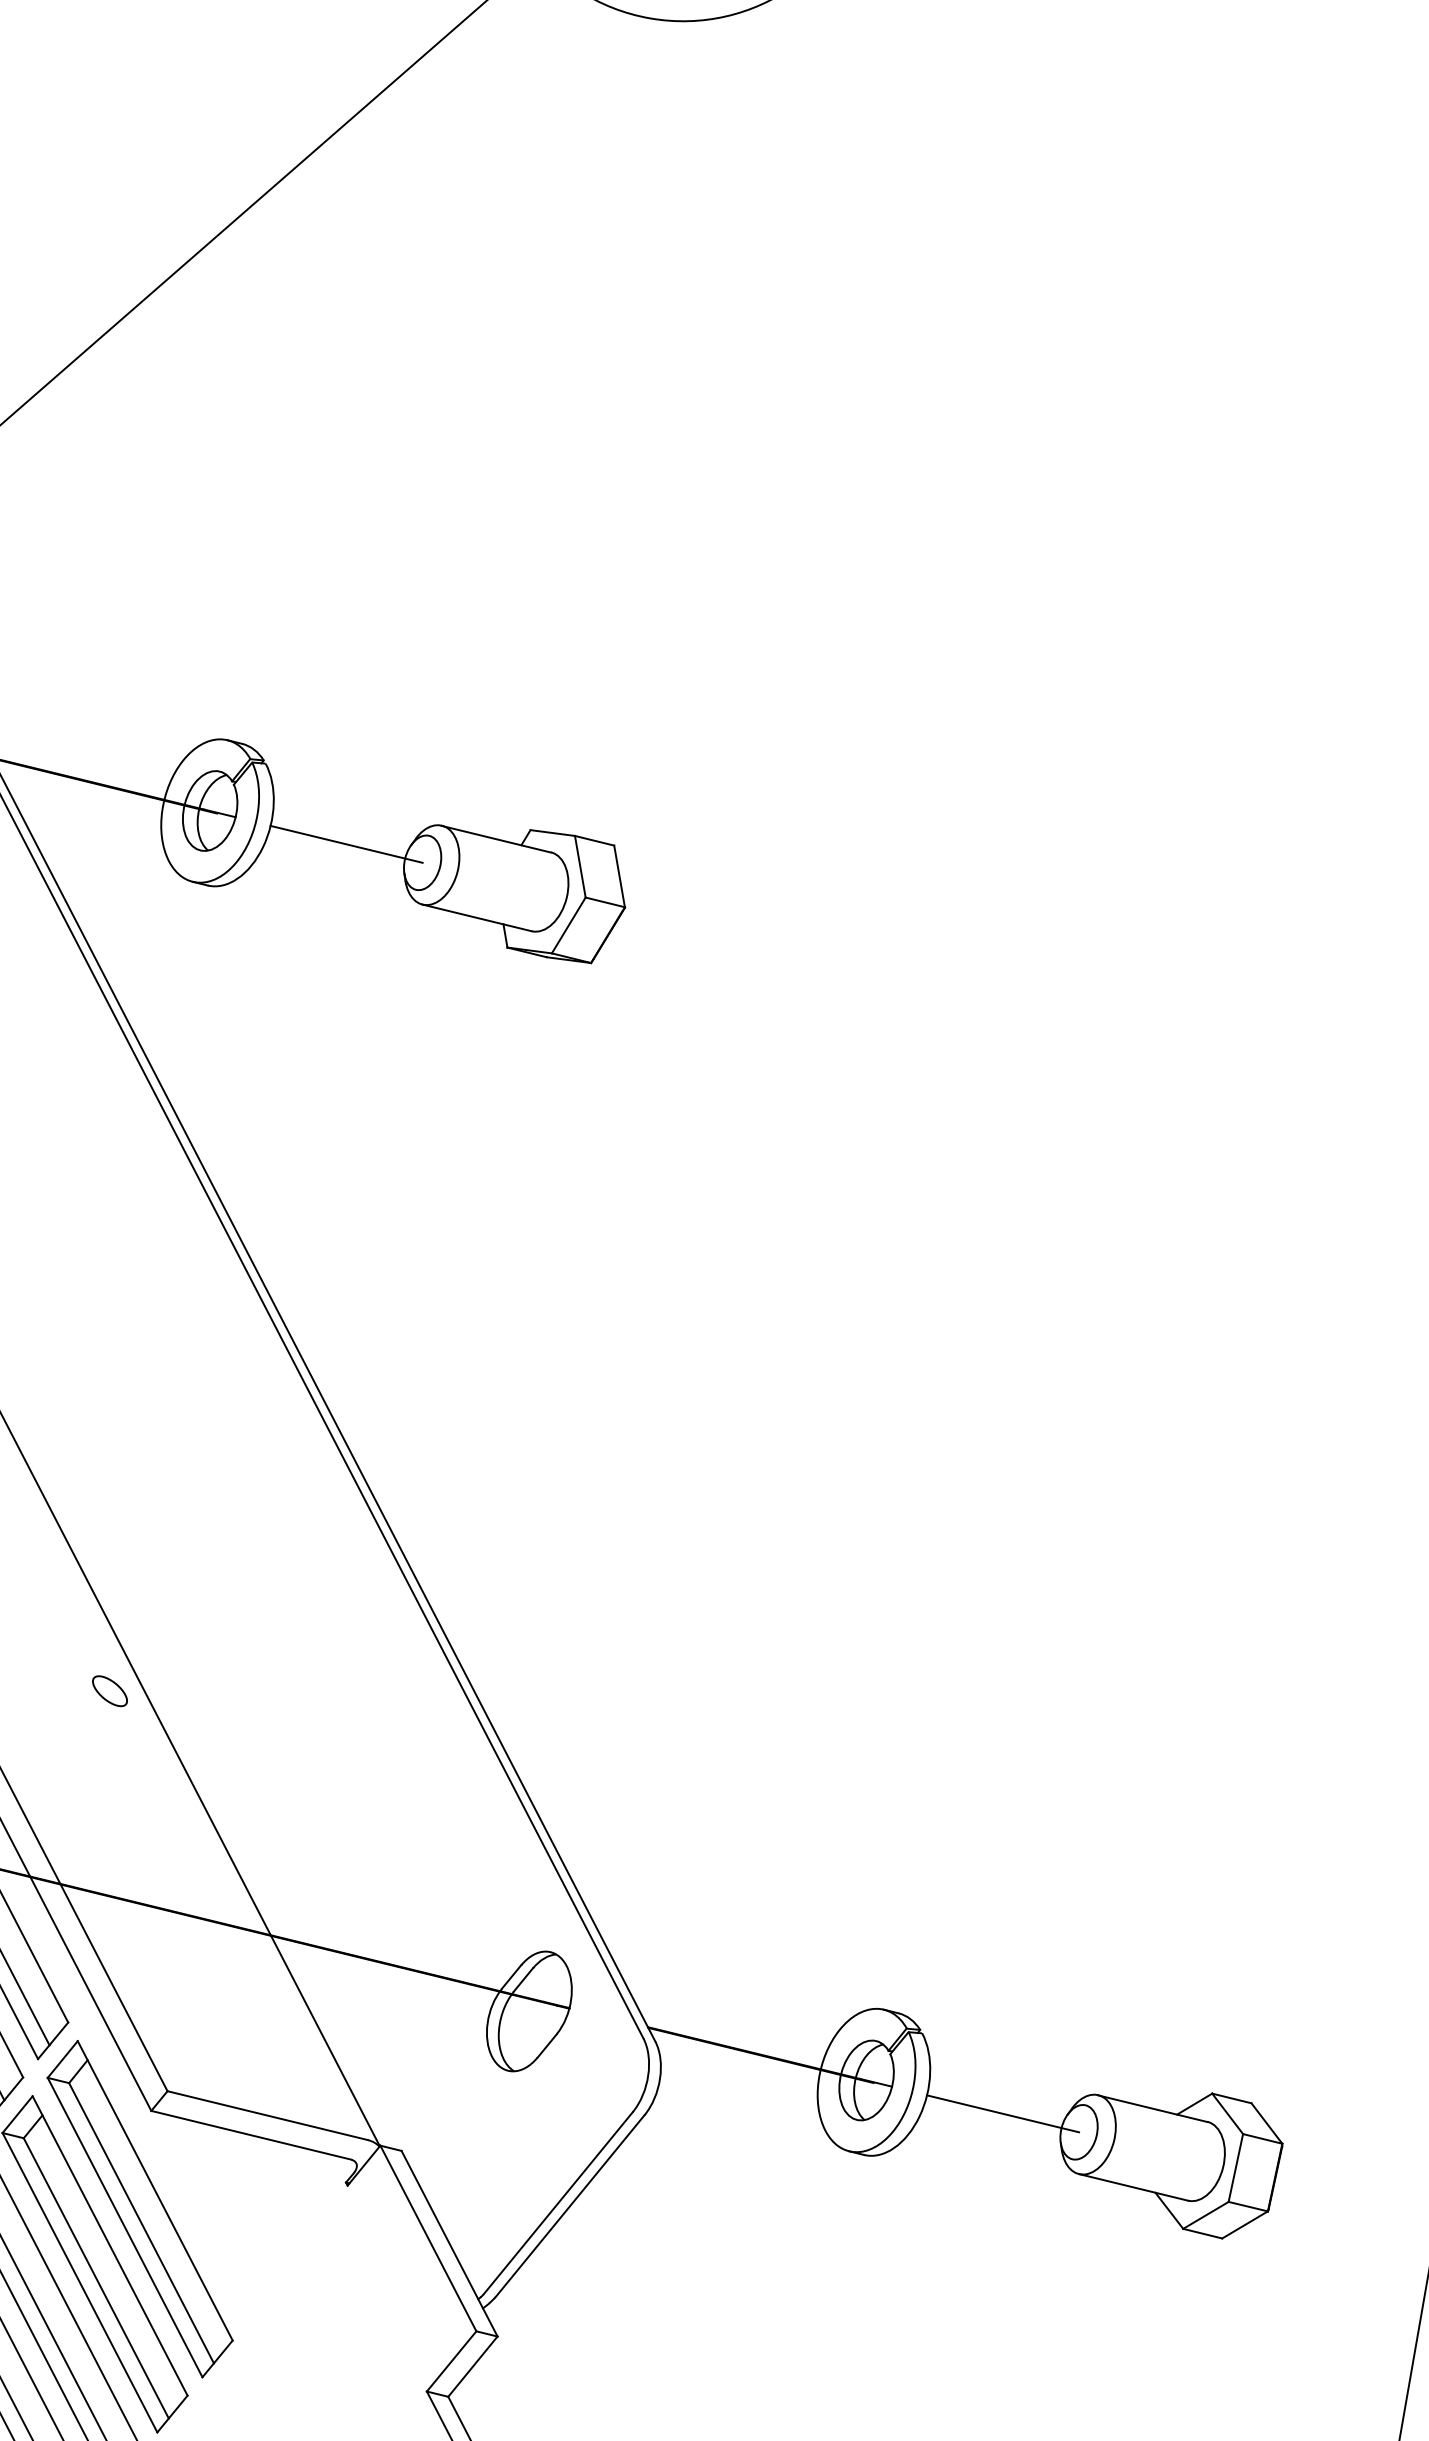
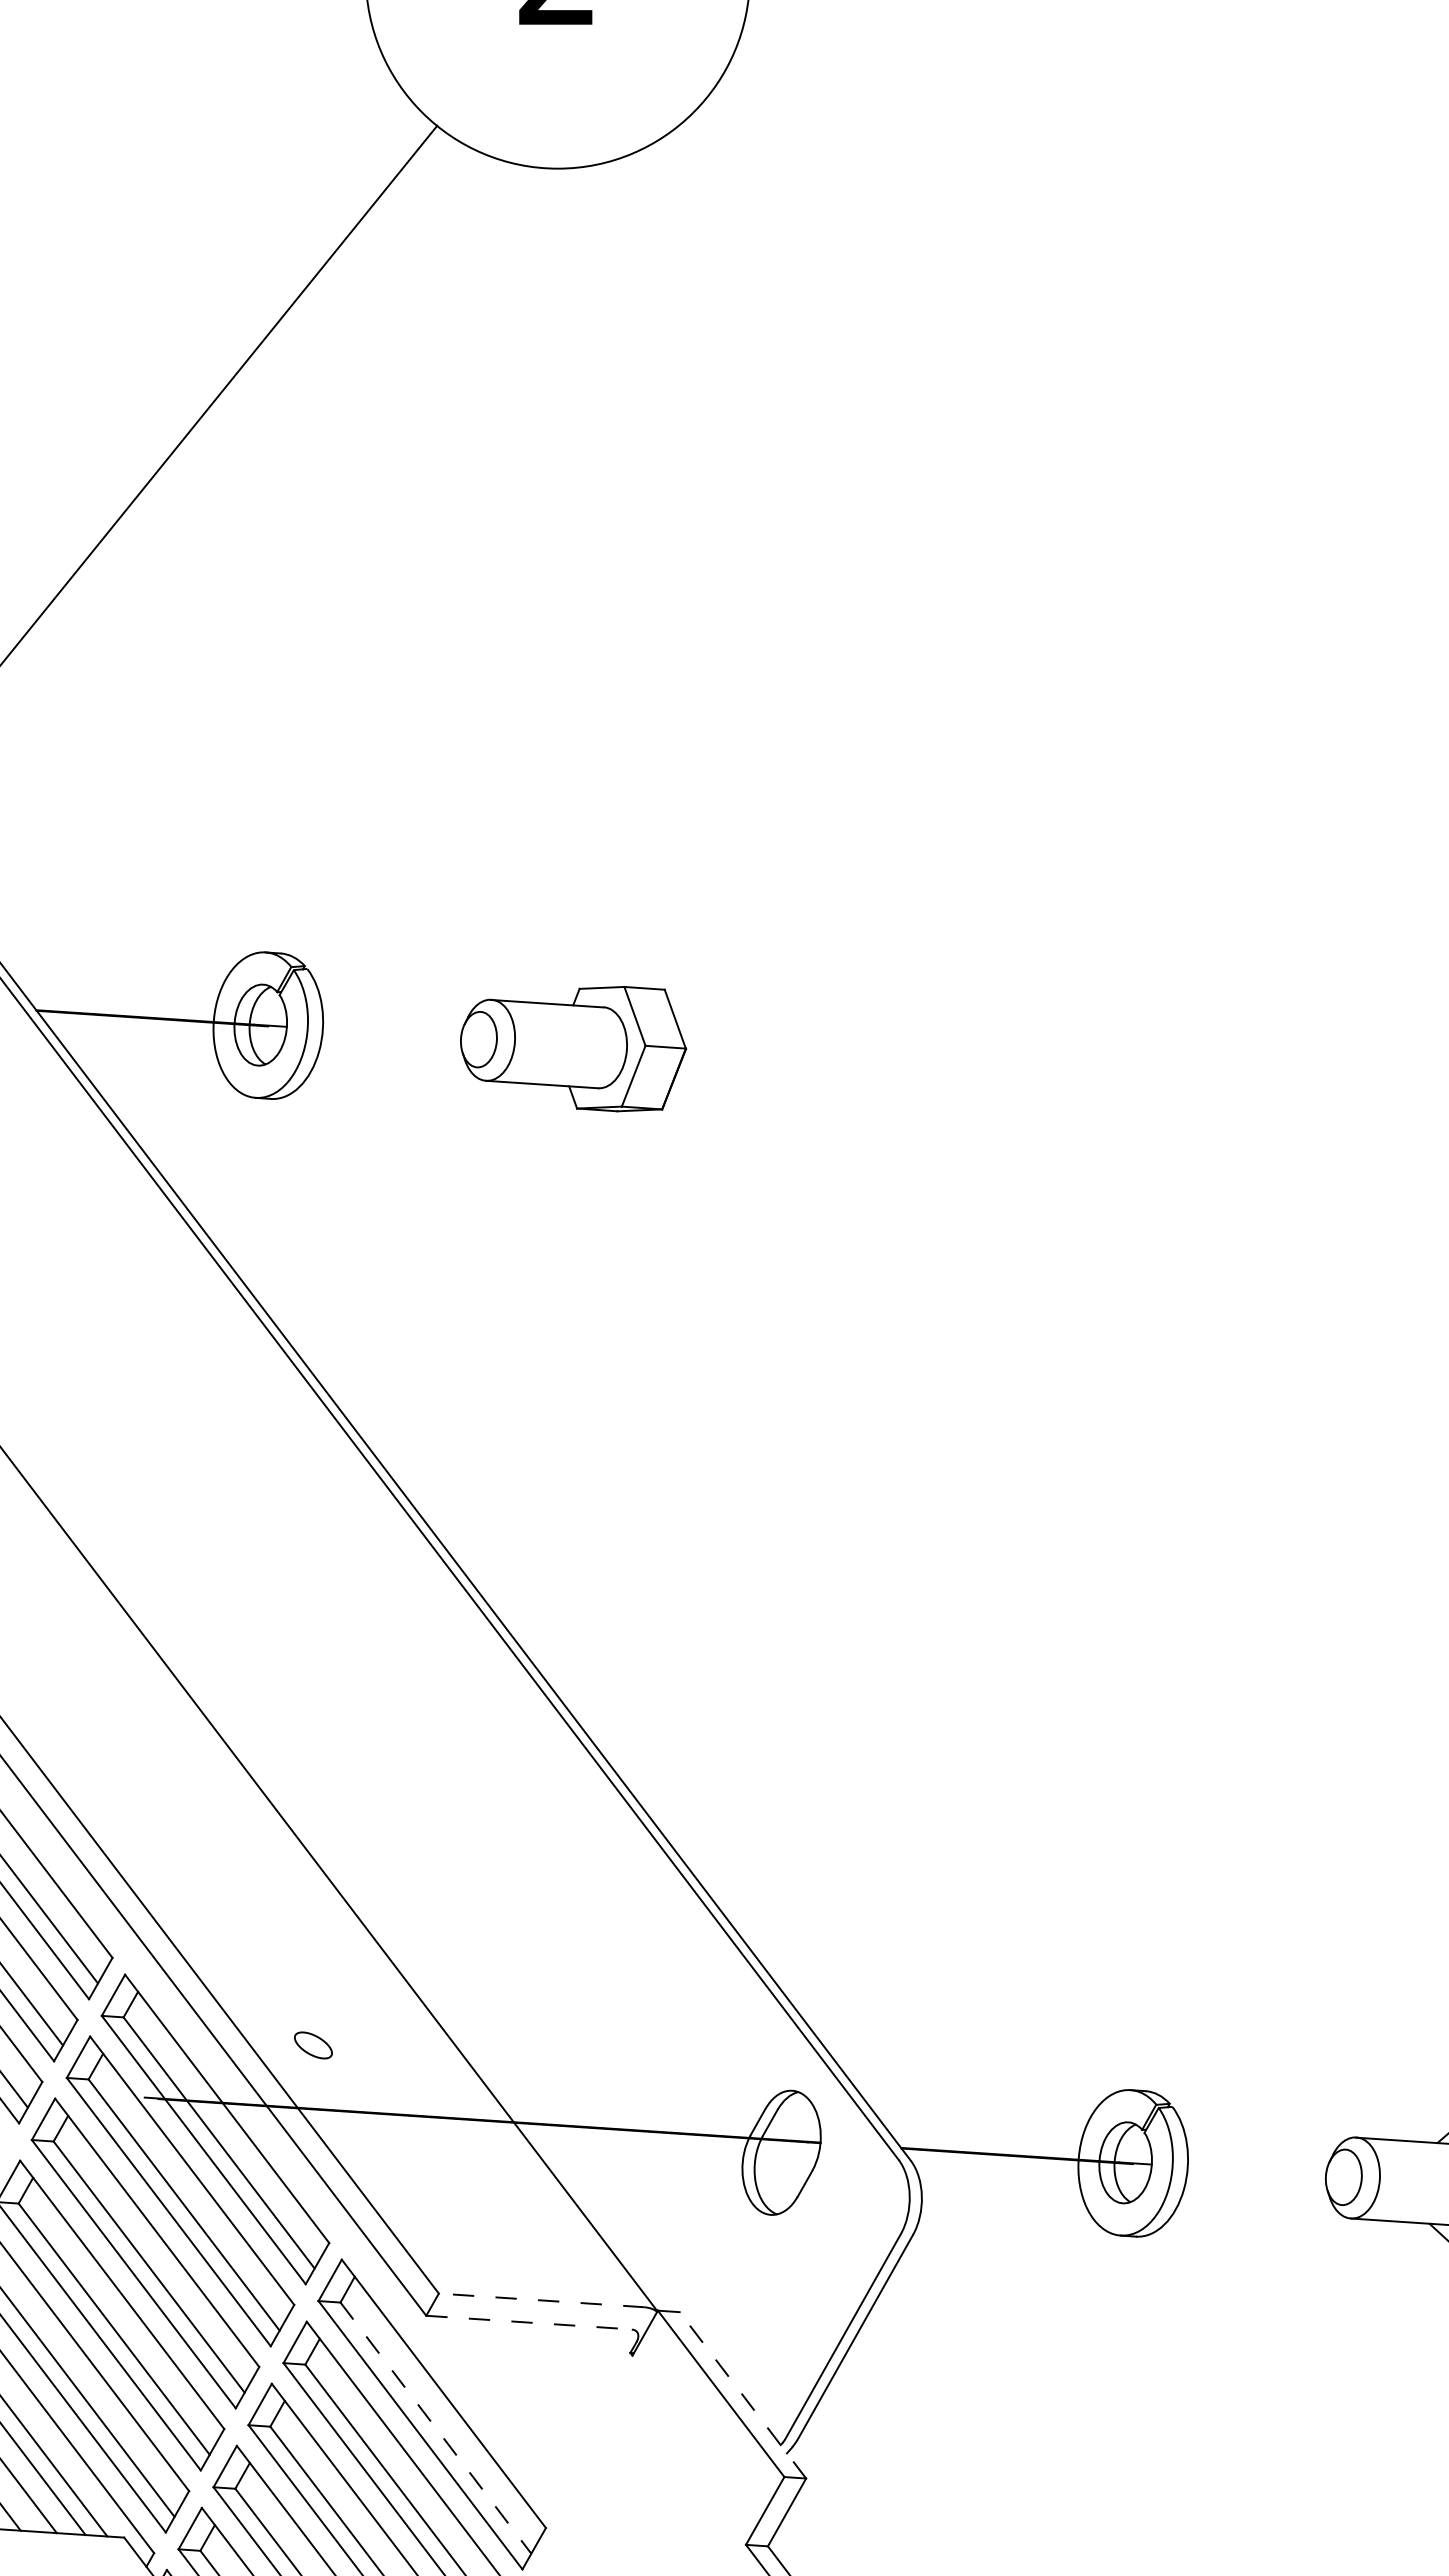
line: (346, 844) -> (400, 1034), removed
part: (110, 1691) -> (313, 2045), moved
line: (1002, 2114) -> (1265, 2172), removed
line: (267, 2115) -> (541, 2300), solid -> dashed
line: (251, 2135) -> (529, 2322), solid -> dashed
line: (141, 2223) -> (435, 2428), solid -> dashed
line: (449, 2242) -> (742, 2394), solid -> dashed

